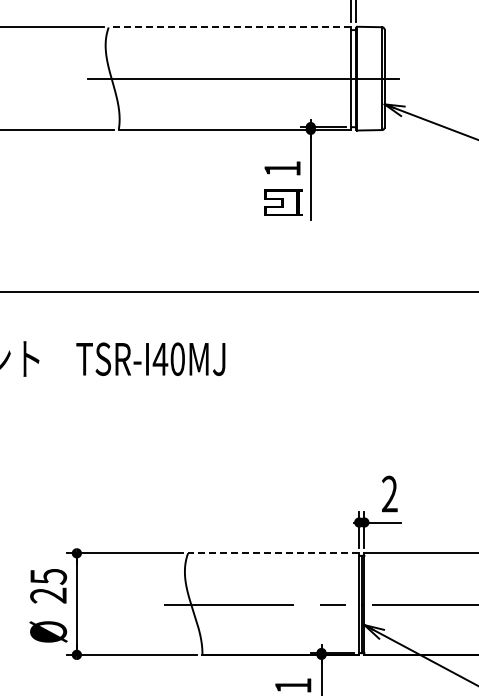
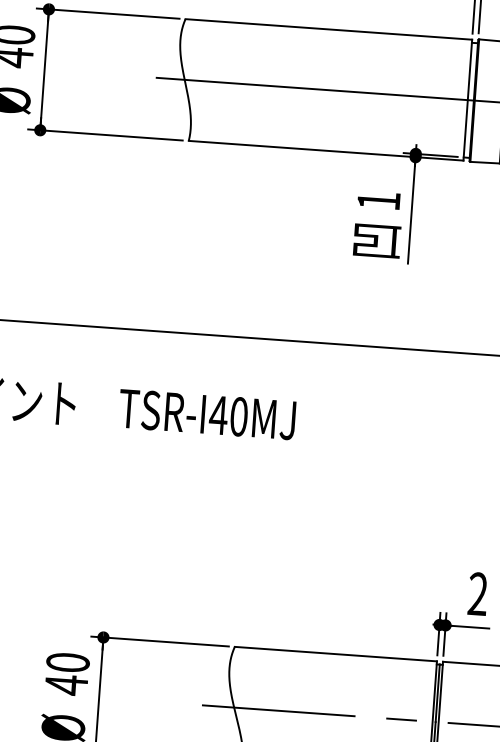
line: (229, 27) -> (328, 29), dashed -> solid
line: (273, 553) -> (335, 654), dashed -> solid
text: (48, 586) -> (67, 674), 25 -> 40

